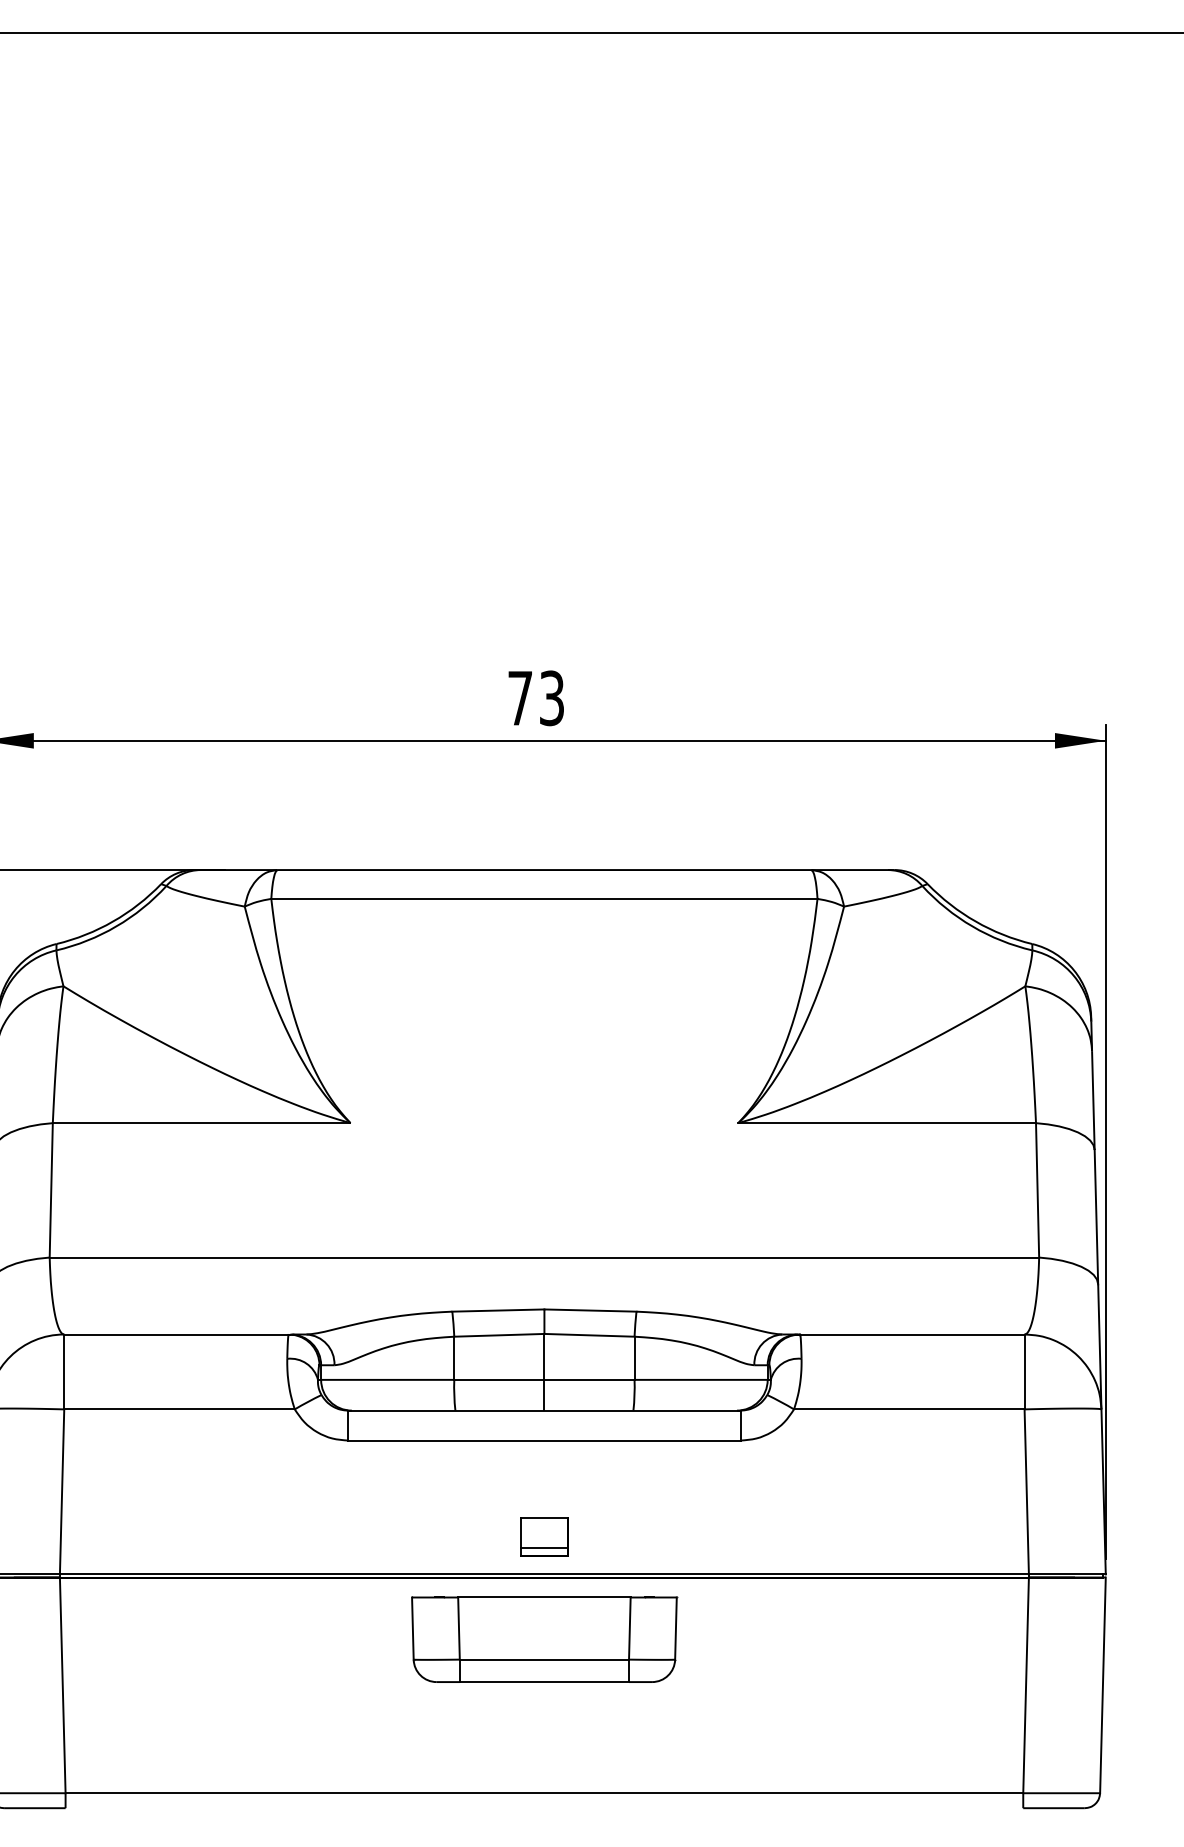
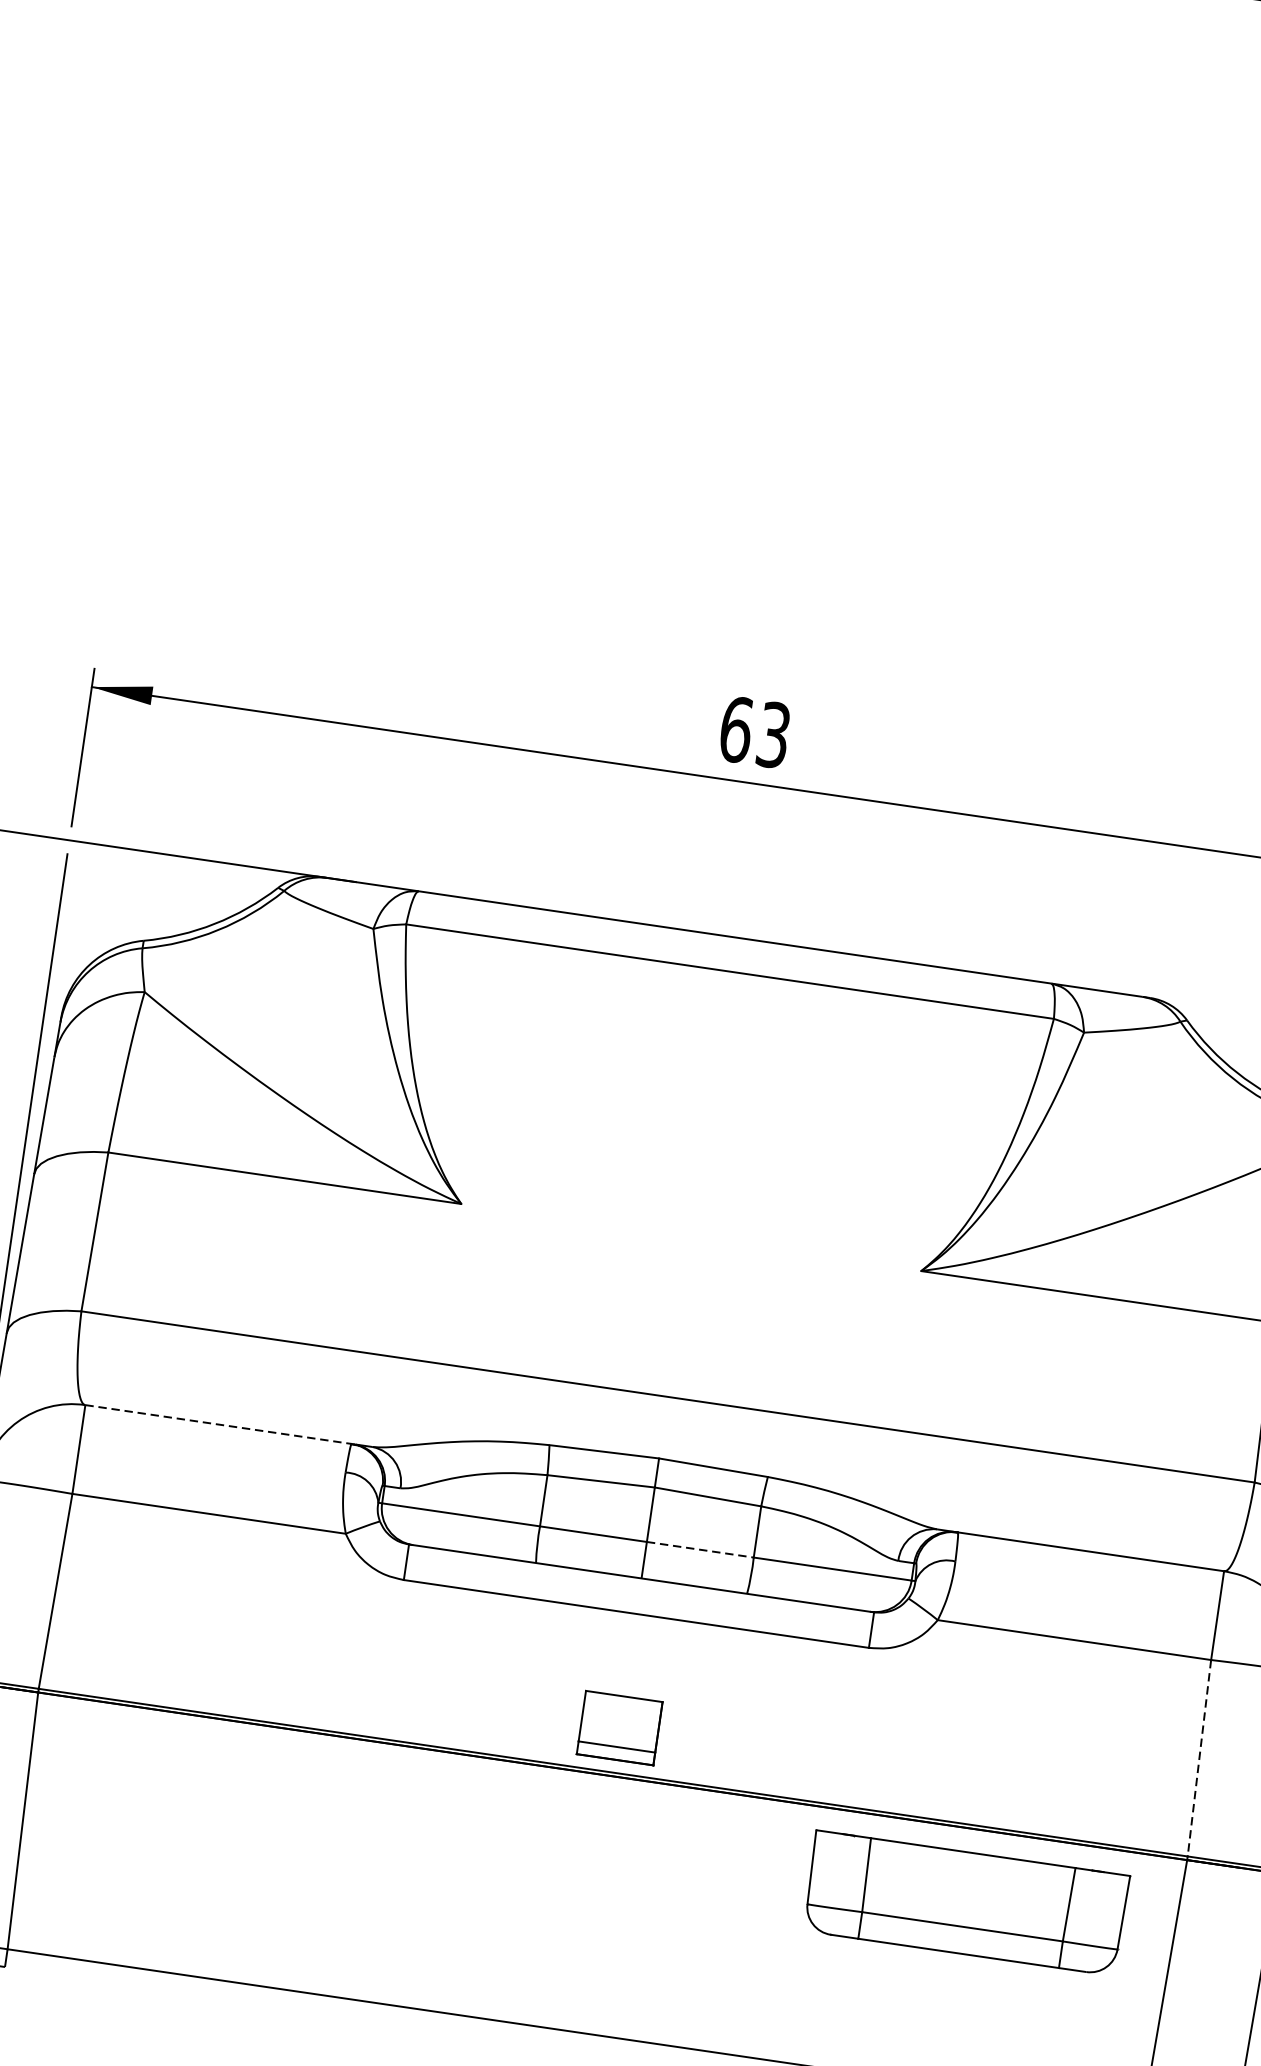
text: (520, 698) -> (736, 729), 73 -> 63
line: (177, 1334) -> (219, 1424), solid -> dashed
line: (589, 1379) -> (700, 1549), solid -> dashed
line: (1026, 1491) -> (1199, 1757), solid -> dashed
part: (544, 1536) -> (619, 1727), size x1.4
part: (544, 1639) -> (966, 1902), moved

